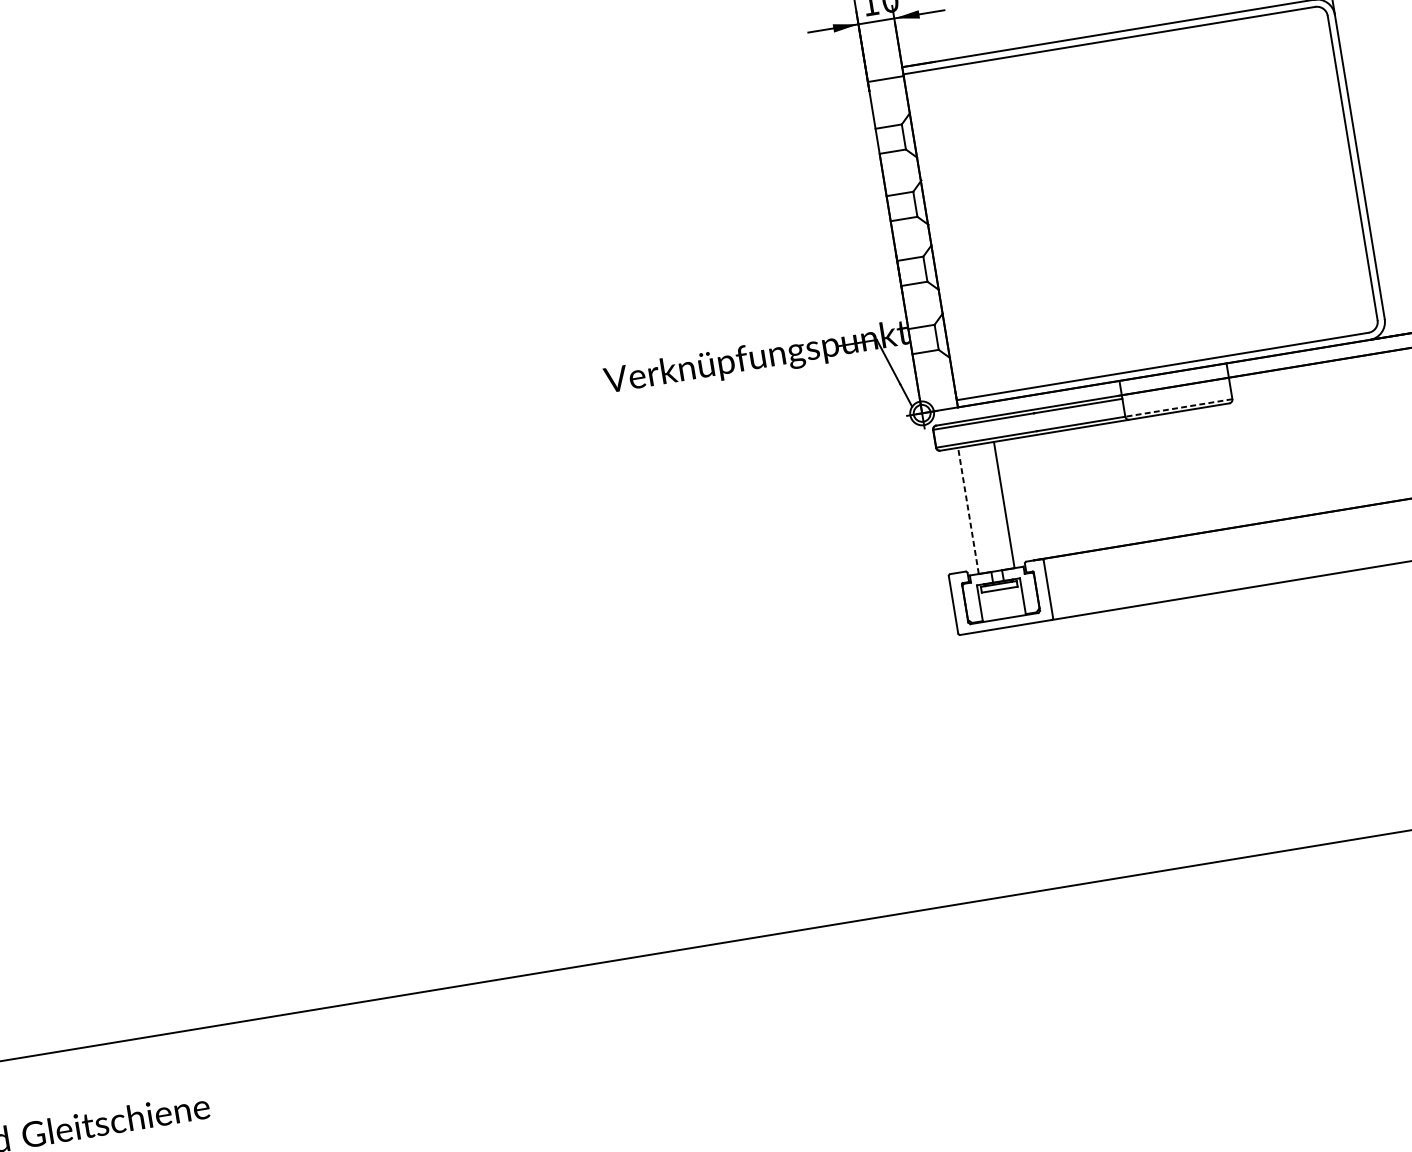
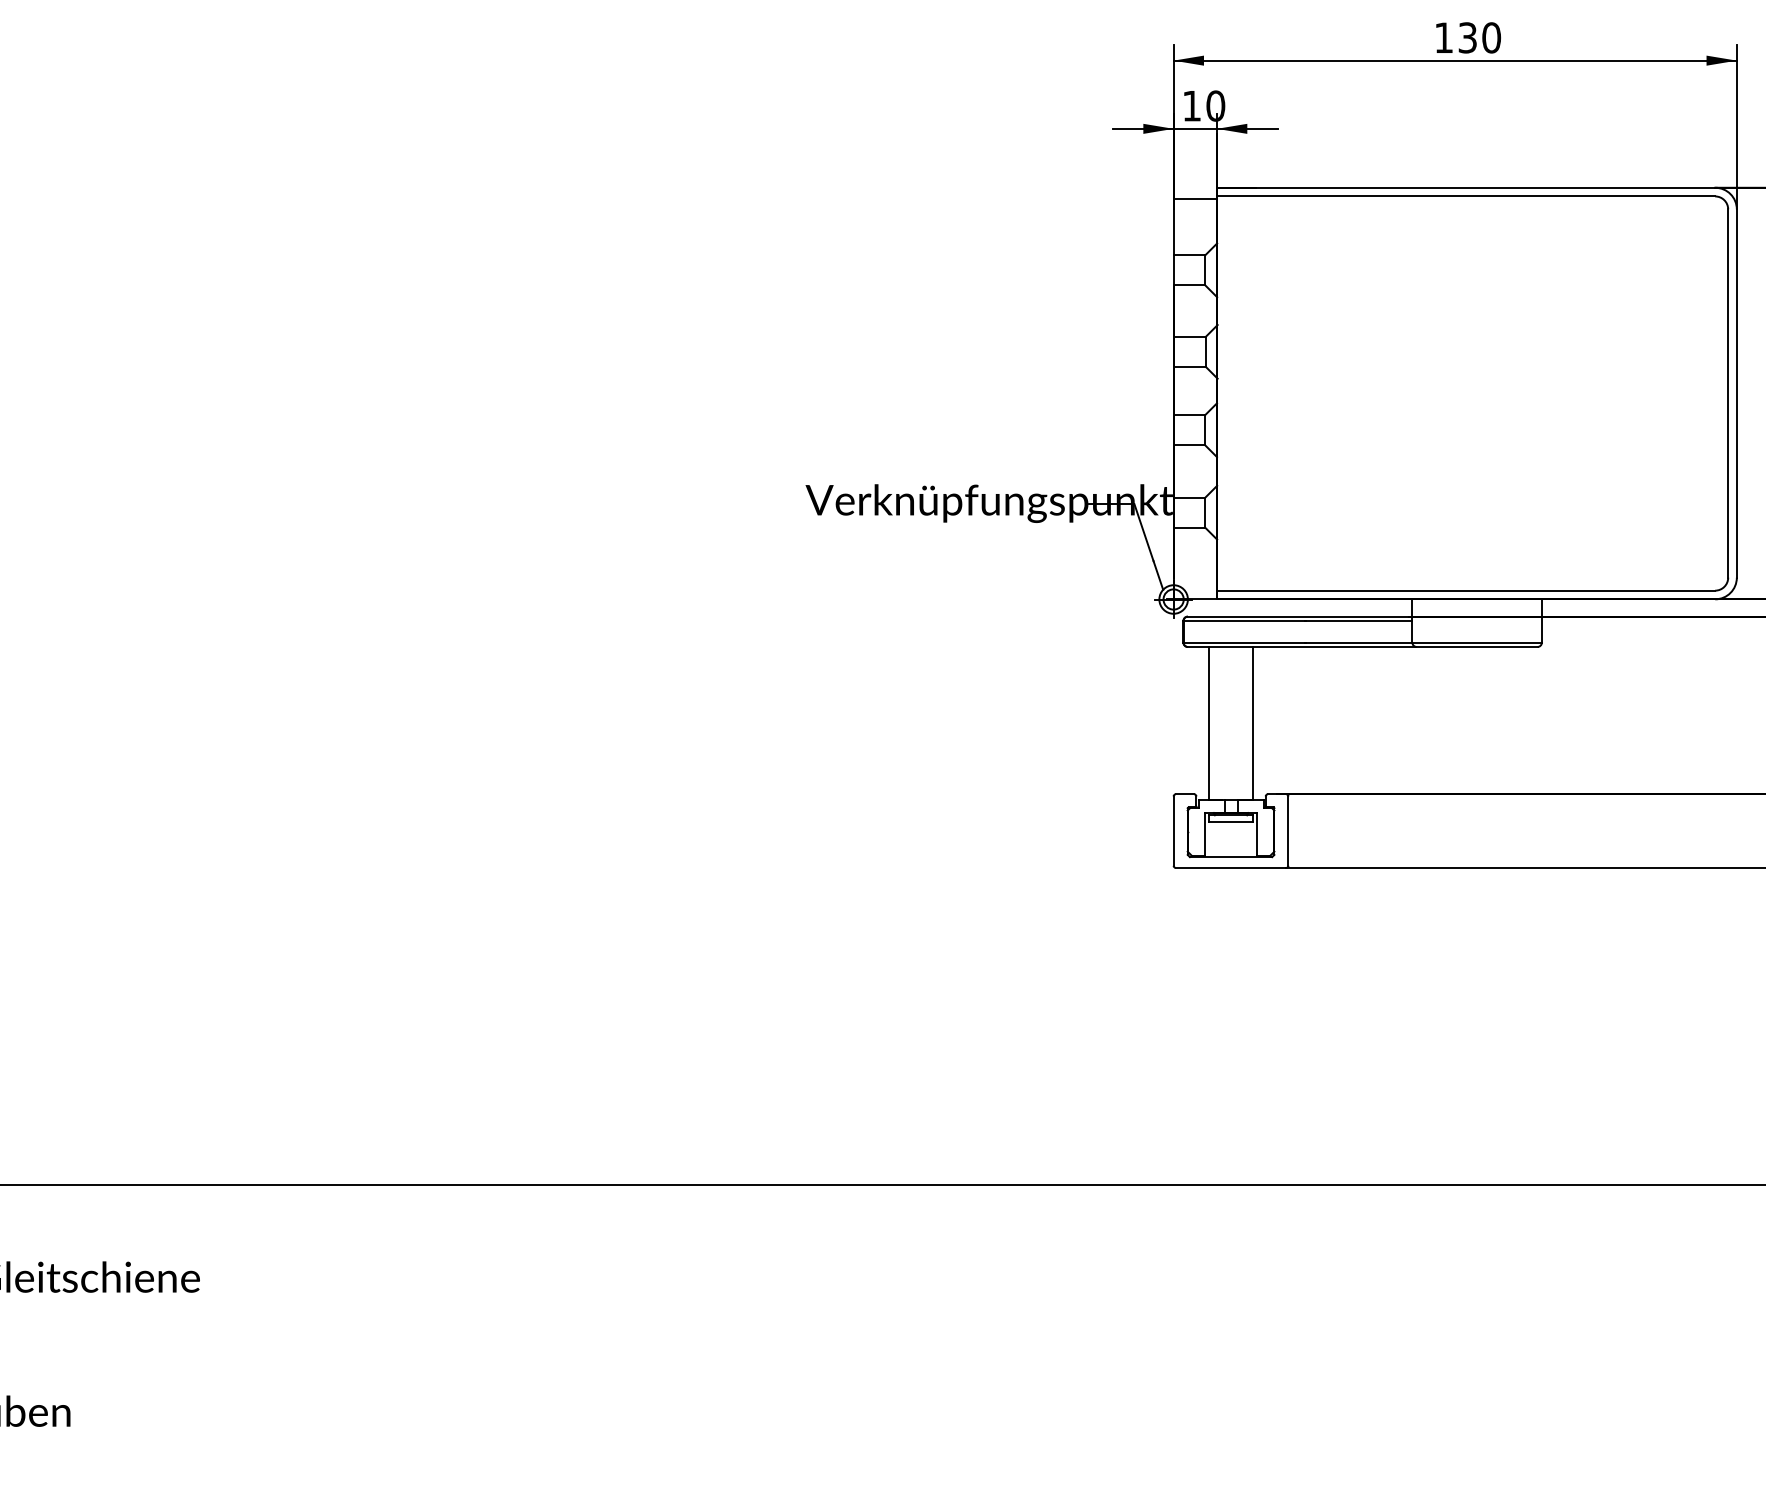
line: (1179, 407) -> (1477, 642), dashed -> solid
line: (968, 510) -> (1209, 722), dashed -> solid

